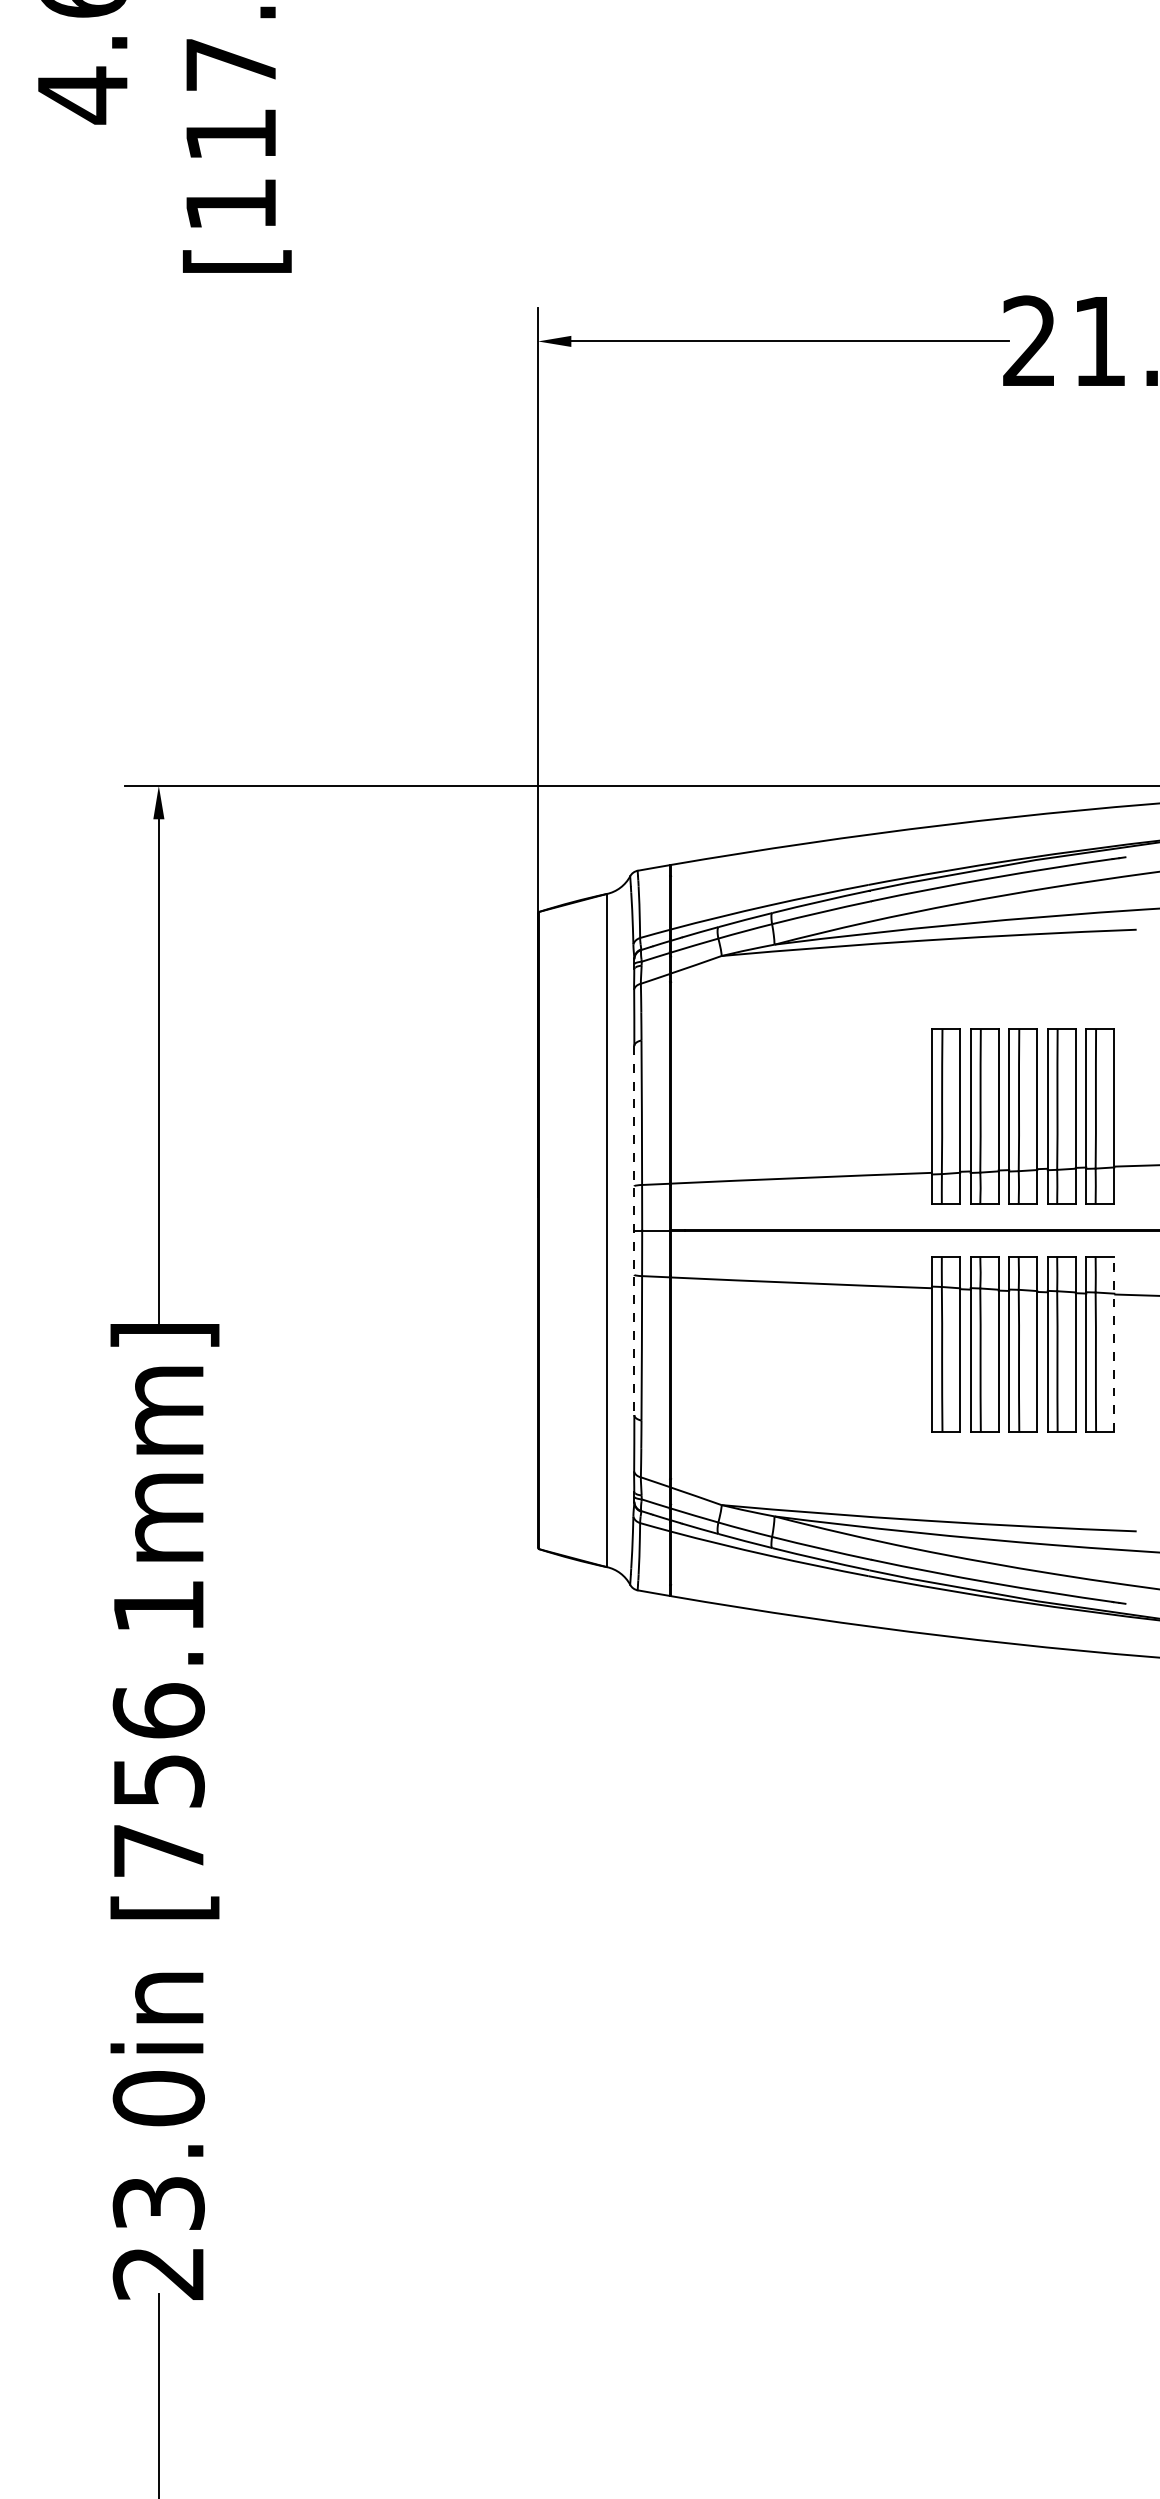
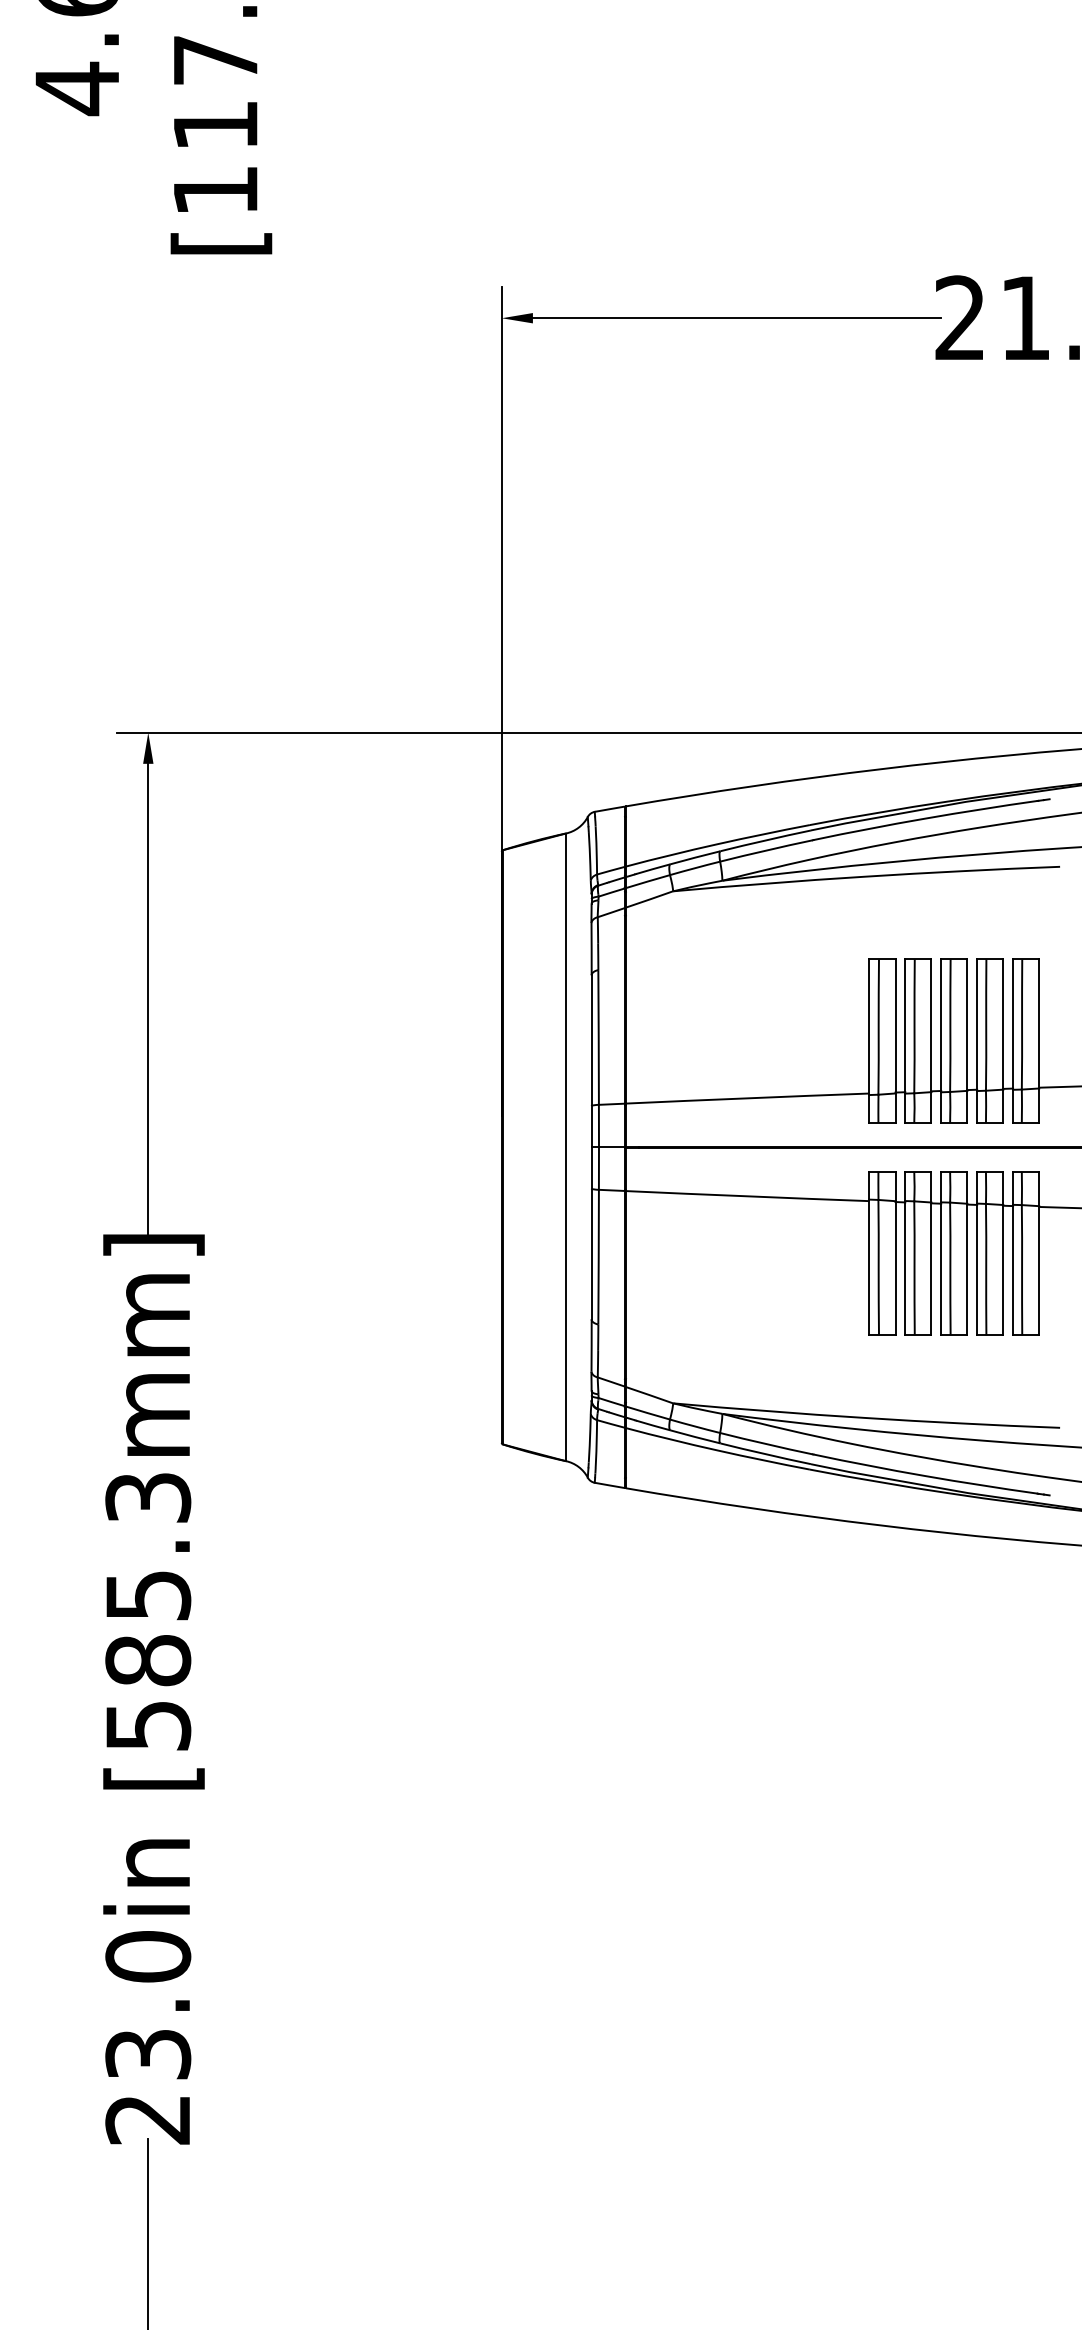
line: (634, 1230) -> (591, 1147), dashed -> solid
line: (1114, 1344) -> (1039, 1253), dashed -> solid
text: (159, 1728) -> (148, 1611), [756.1mm] -> [585.3mm]

